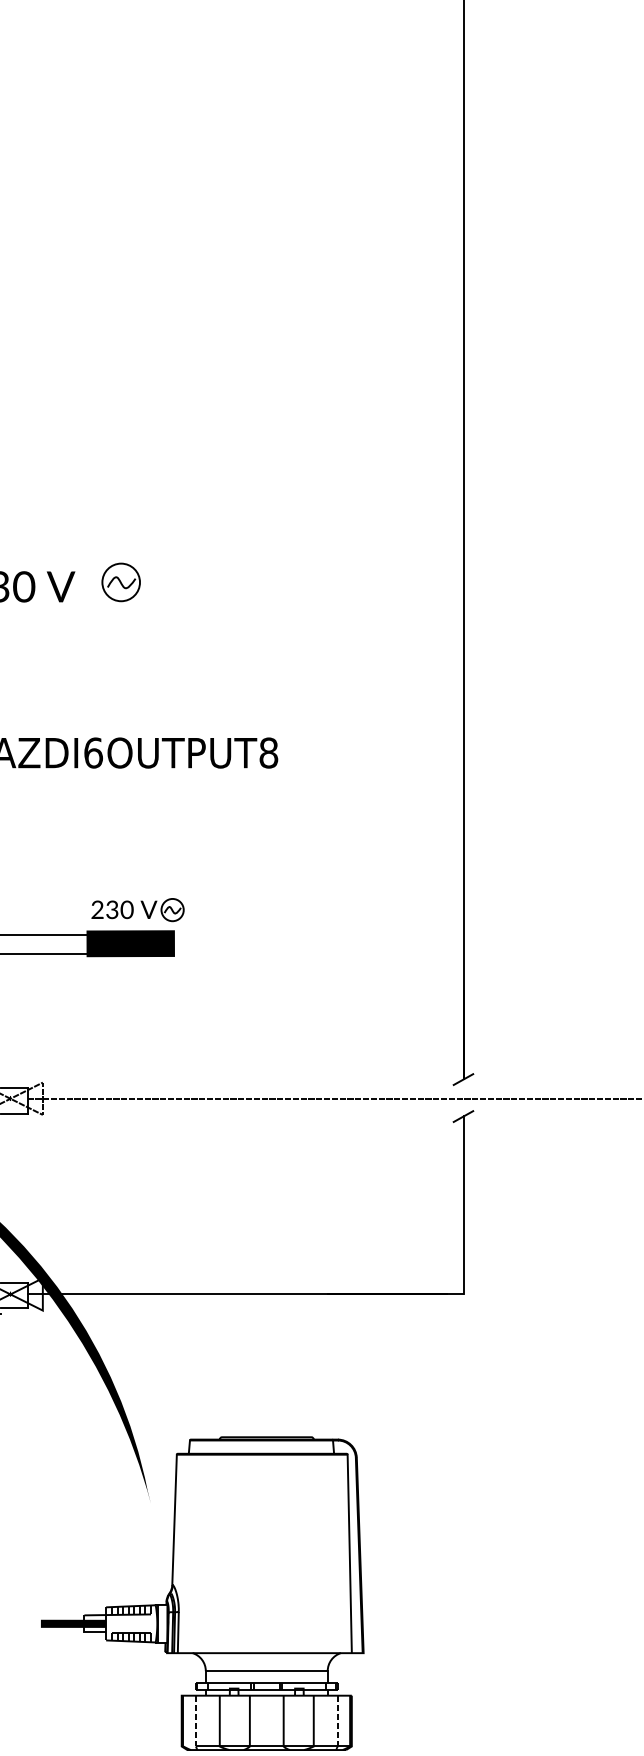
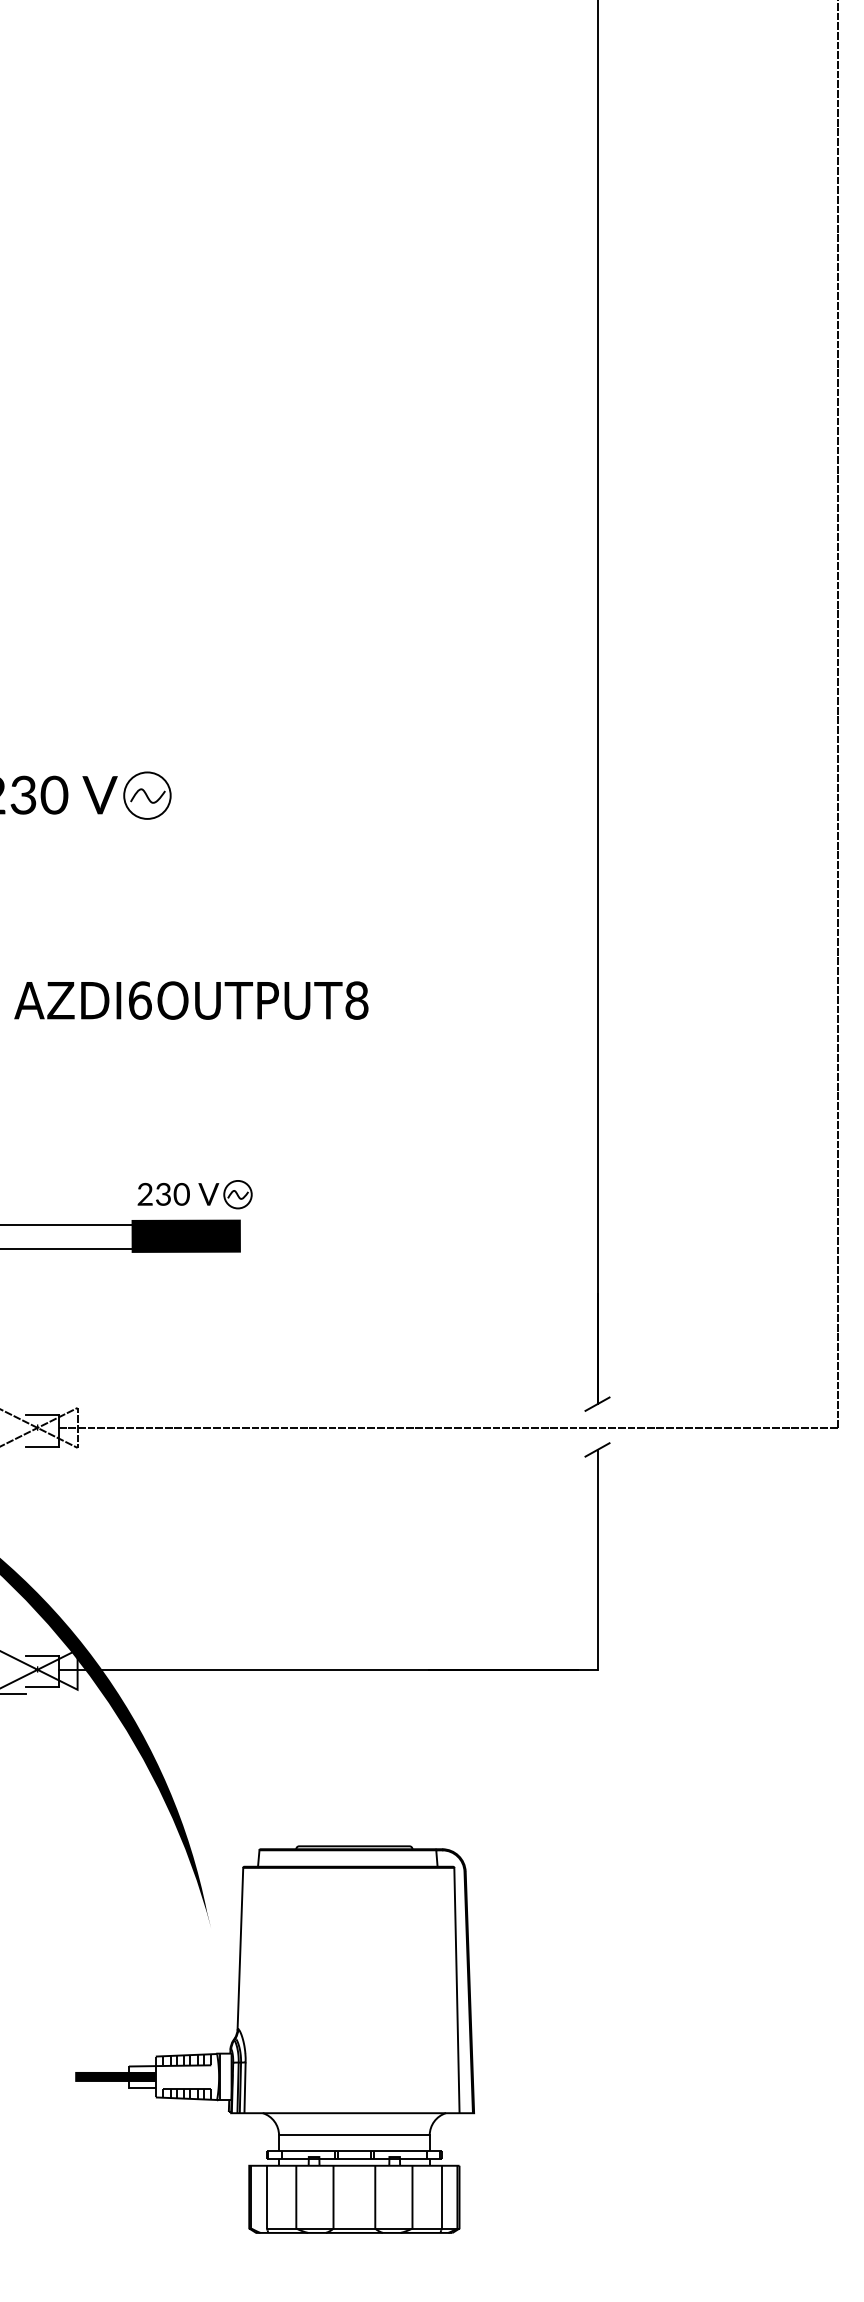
part: (121, 582) -> (147, 795), moved
line: (195, 1720) -> (266, 2196), dashed -> solid
line: (338, 1720) -> (442, 2196), dashed -> solid

